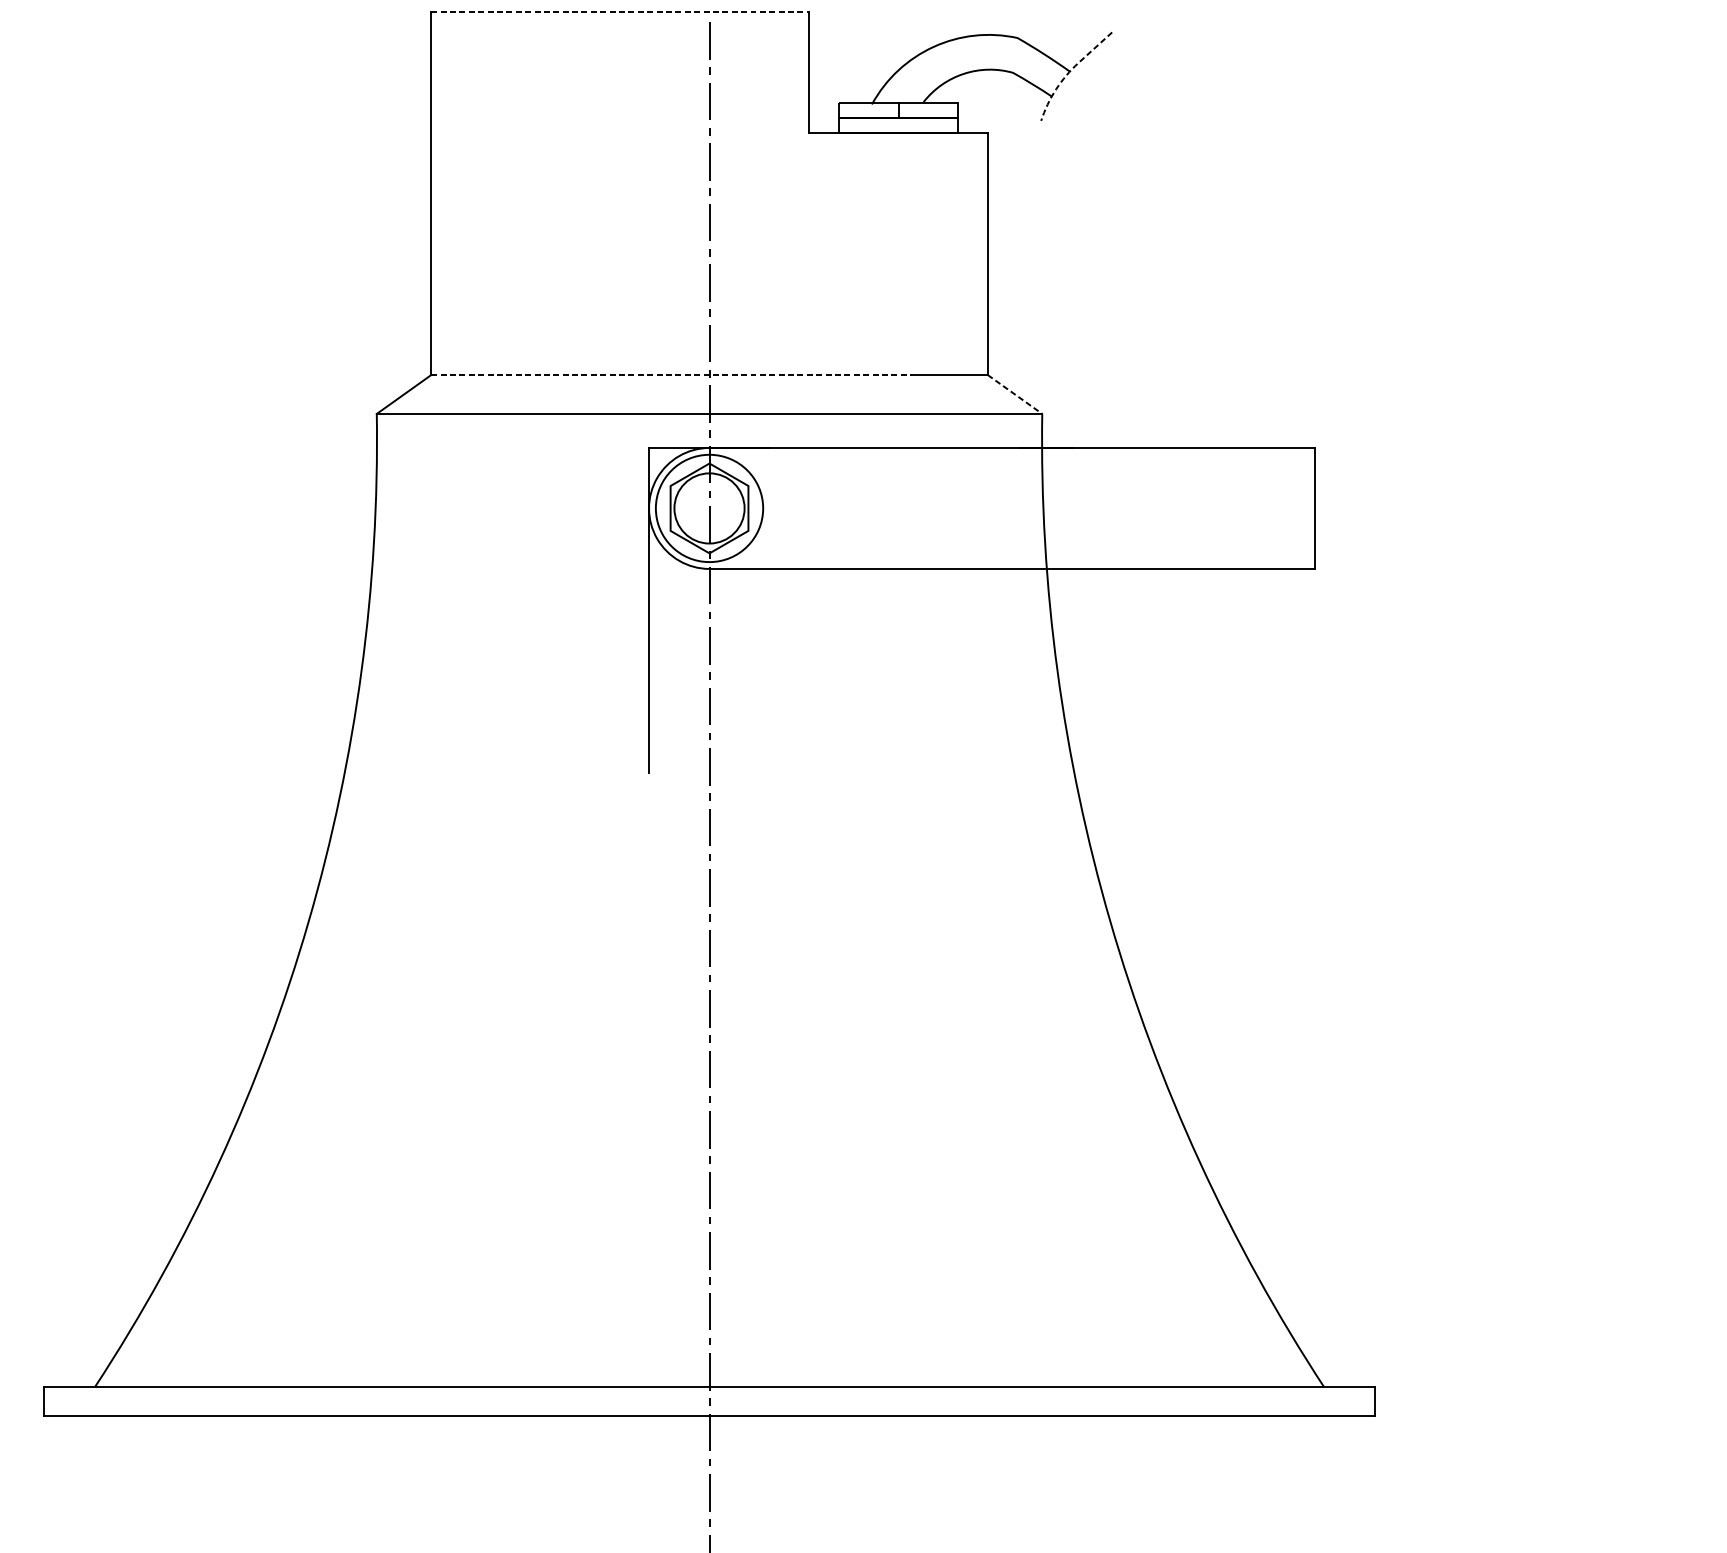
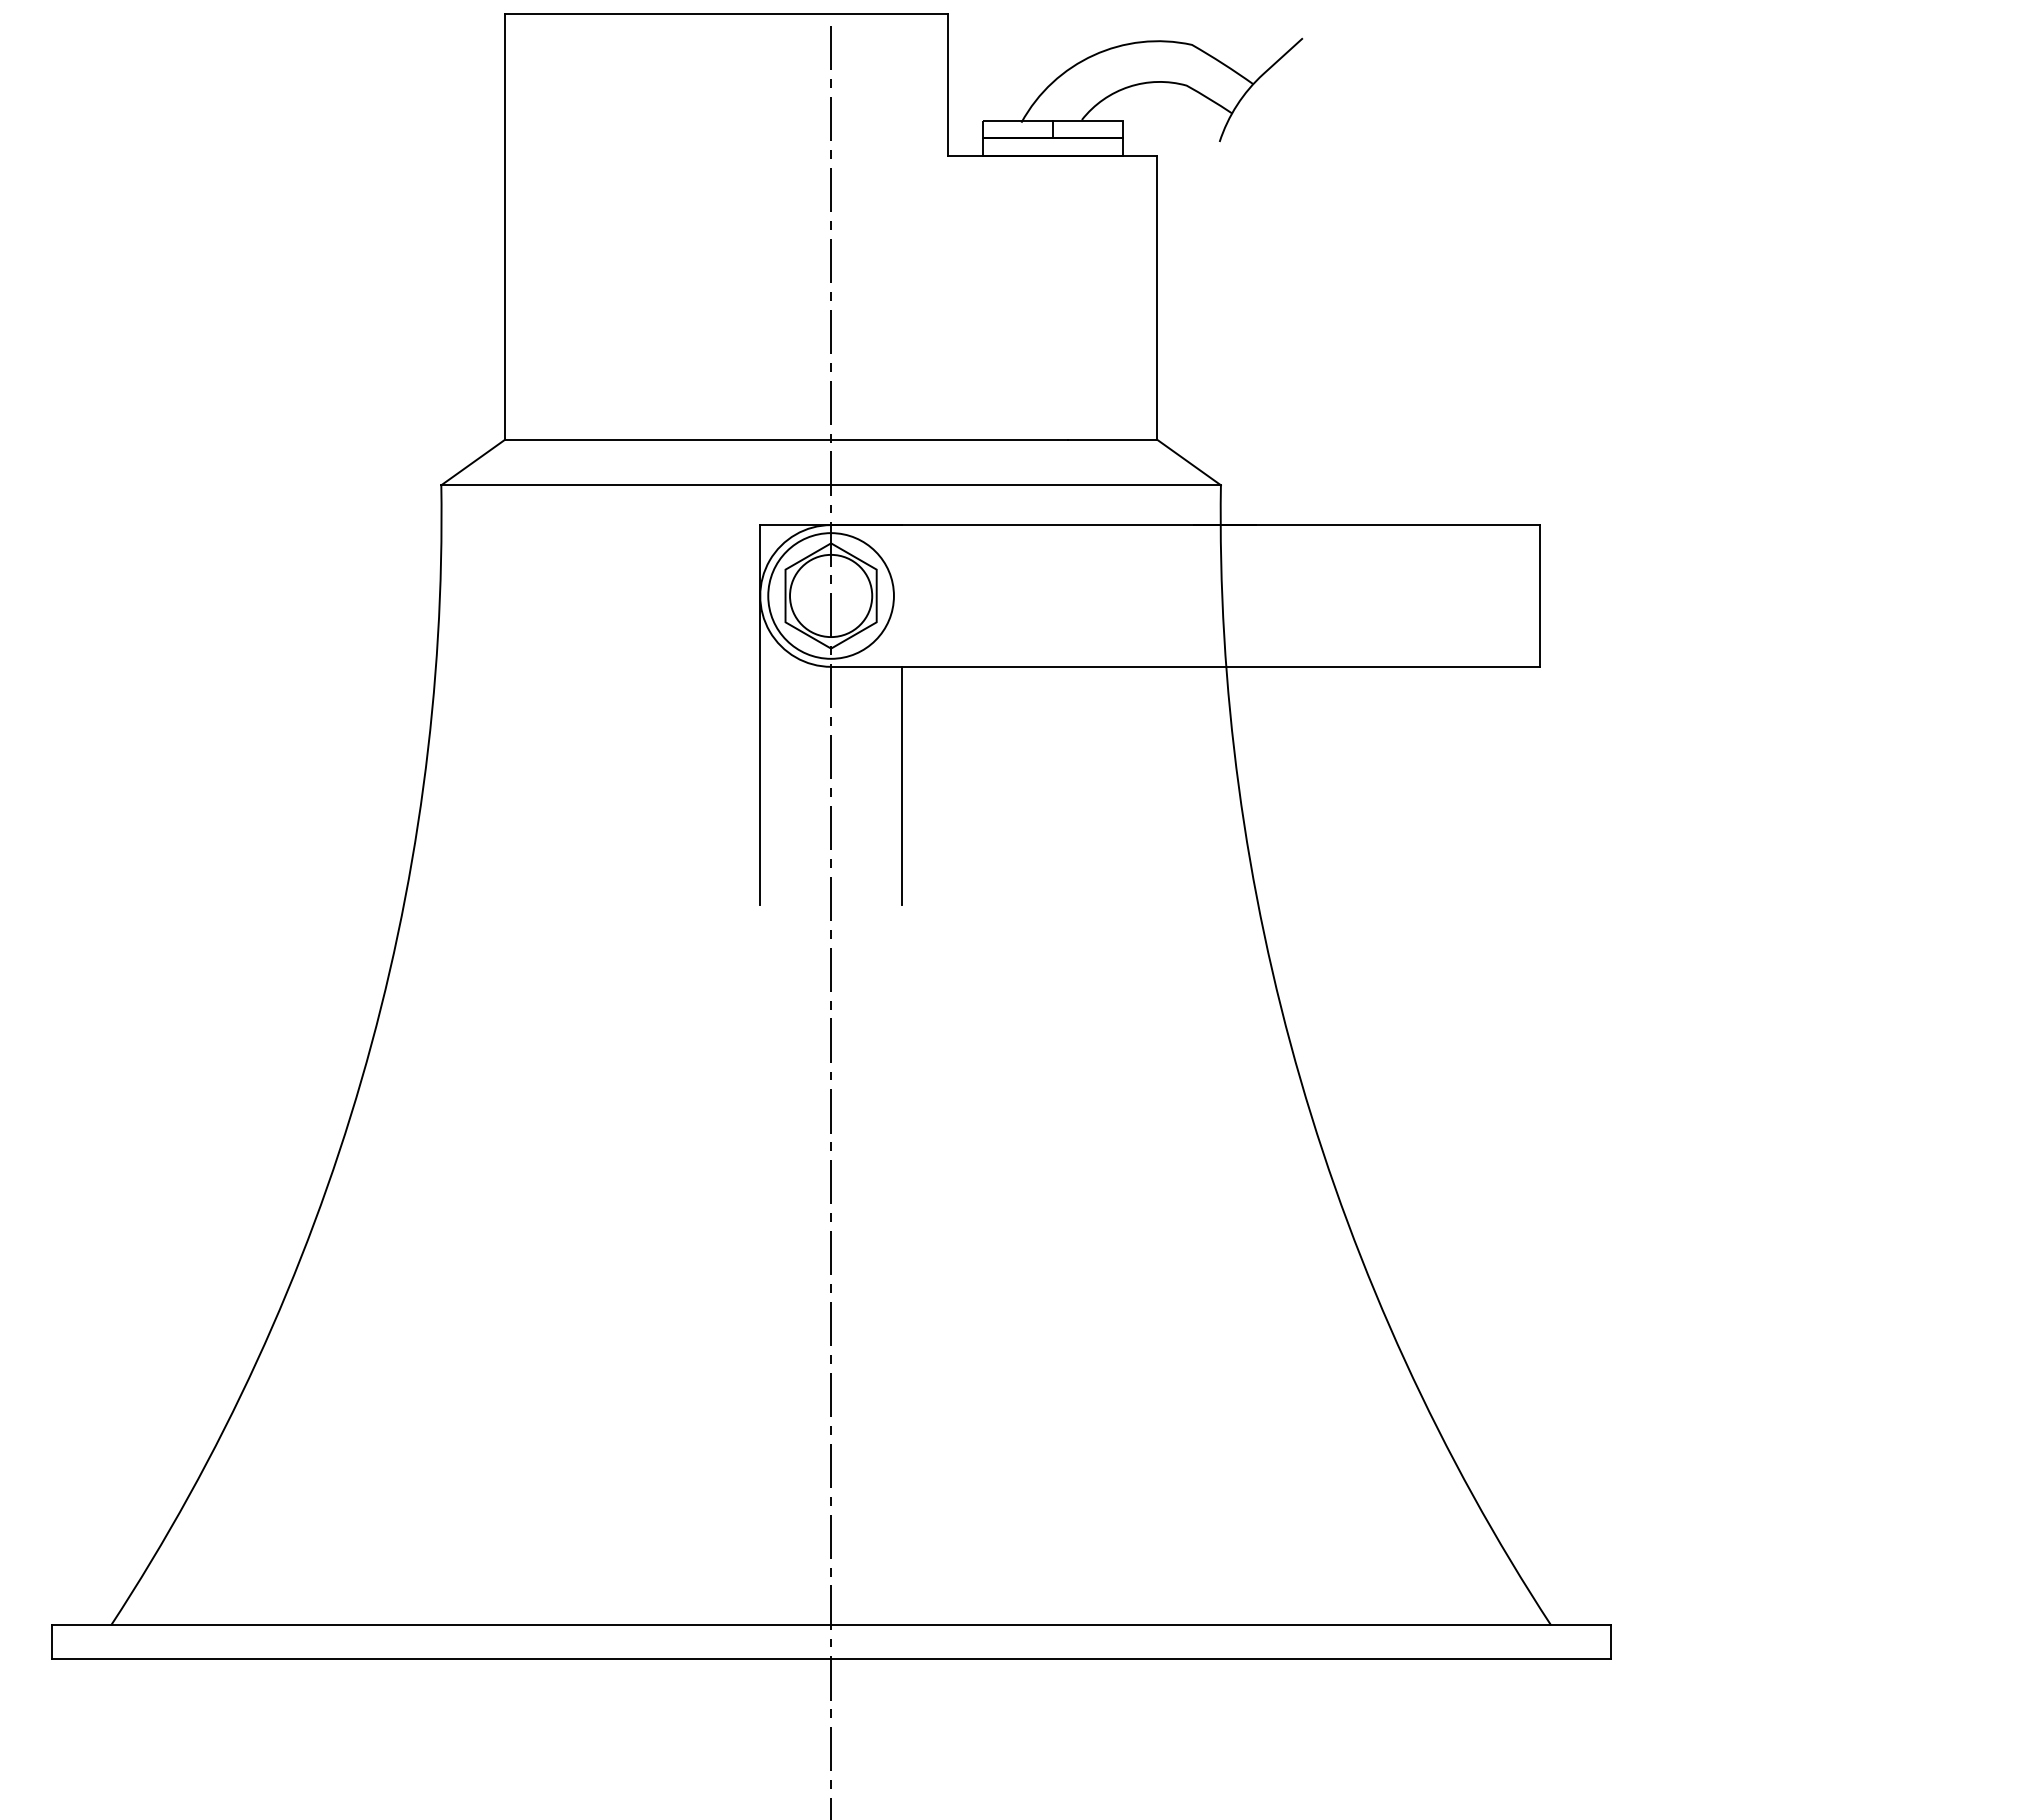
line: (621, 12) -> (727, 14), dashed -> solid
line: (1068, 73) -> (1251, 86), dashed -> solid
line: (672, 374) -> (787, 439), dashed -> solid
line: (1015, 394) -> (1189, 462), dashed -> solid
line: (770, 670) -> (902, 785), added

